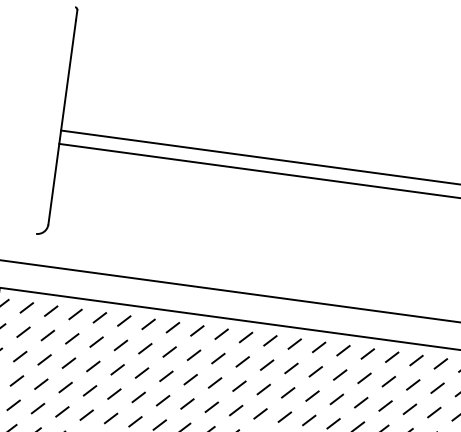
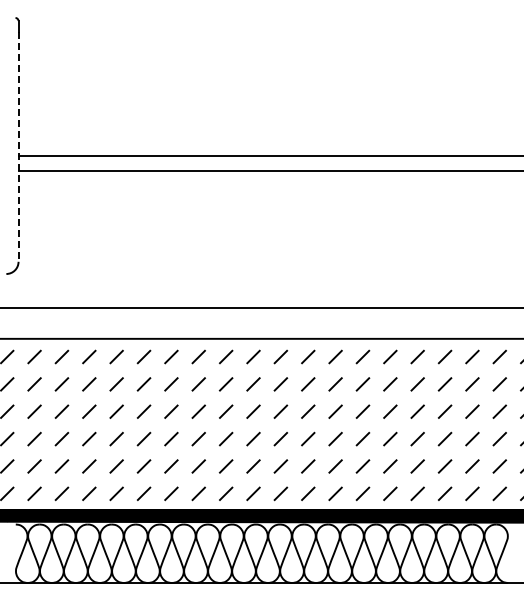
line: (62, 122) -> (18, 147), solid -> dashed

